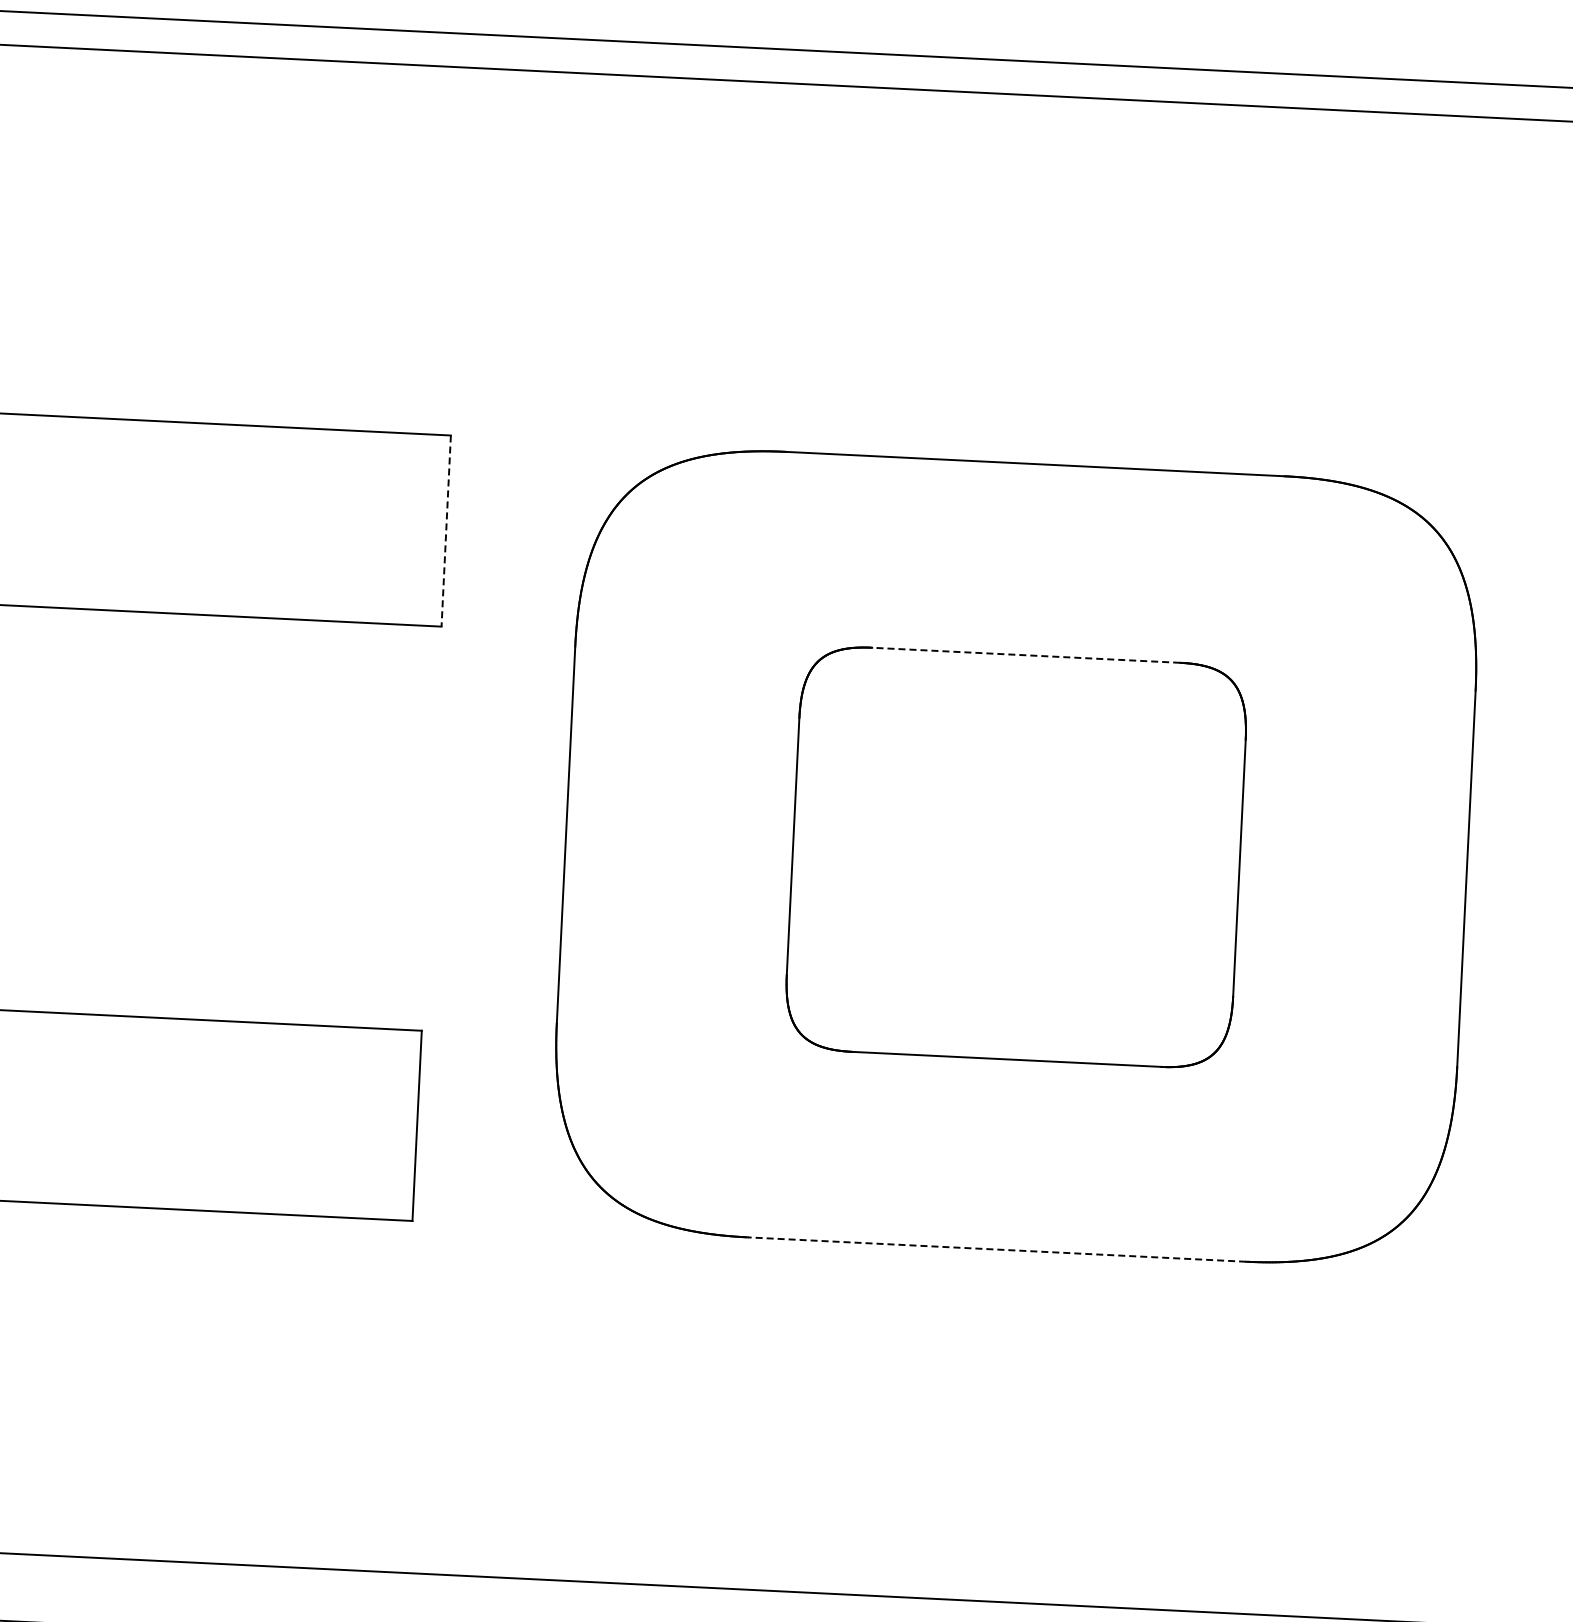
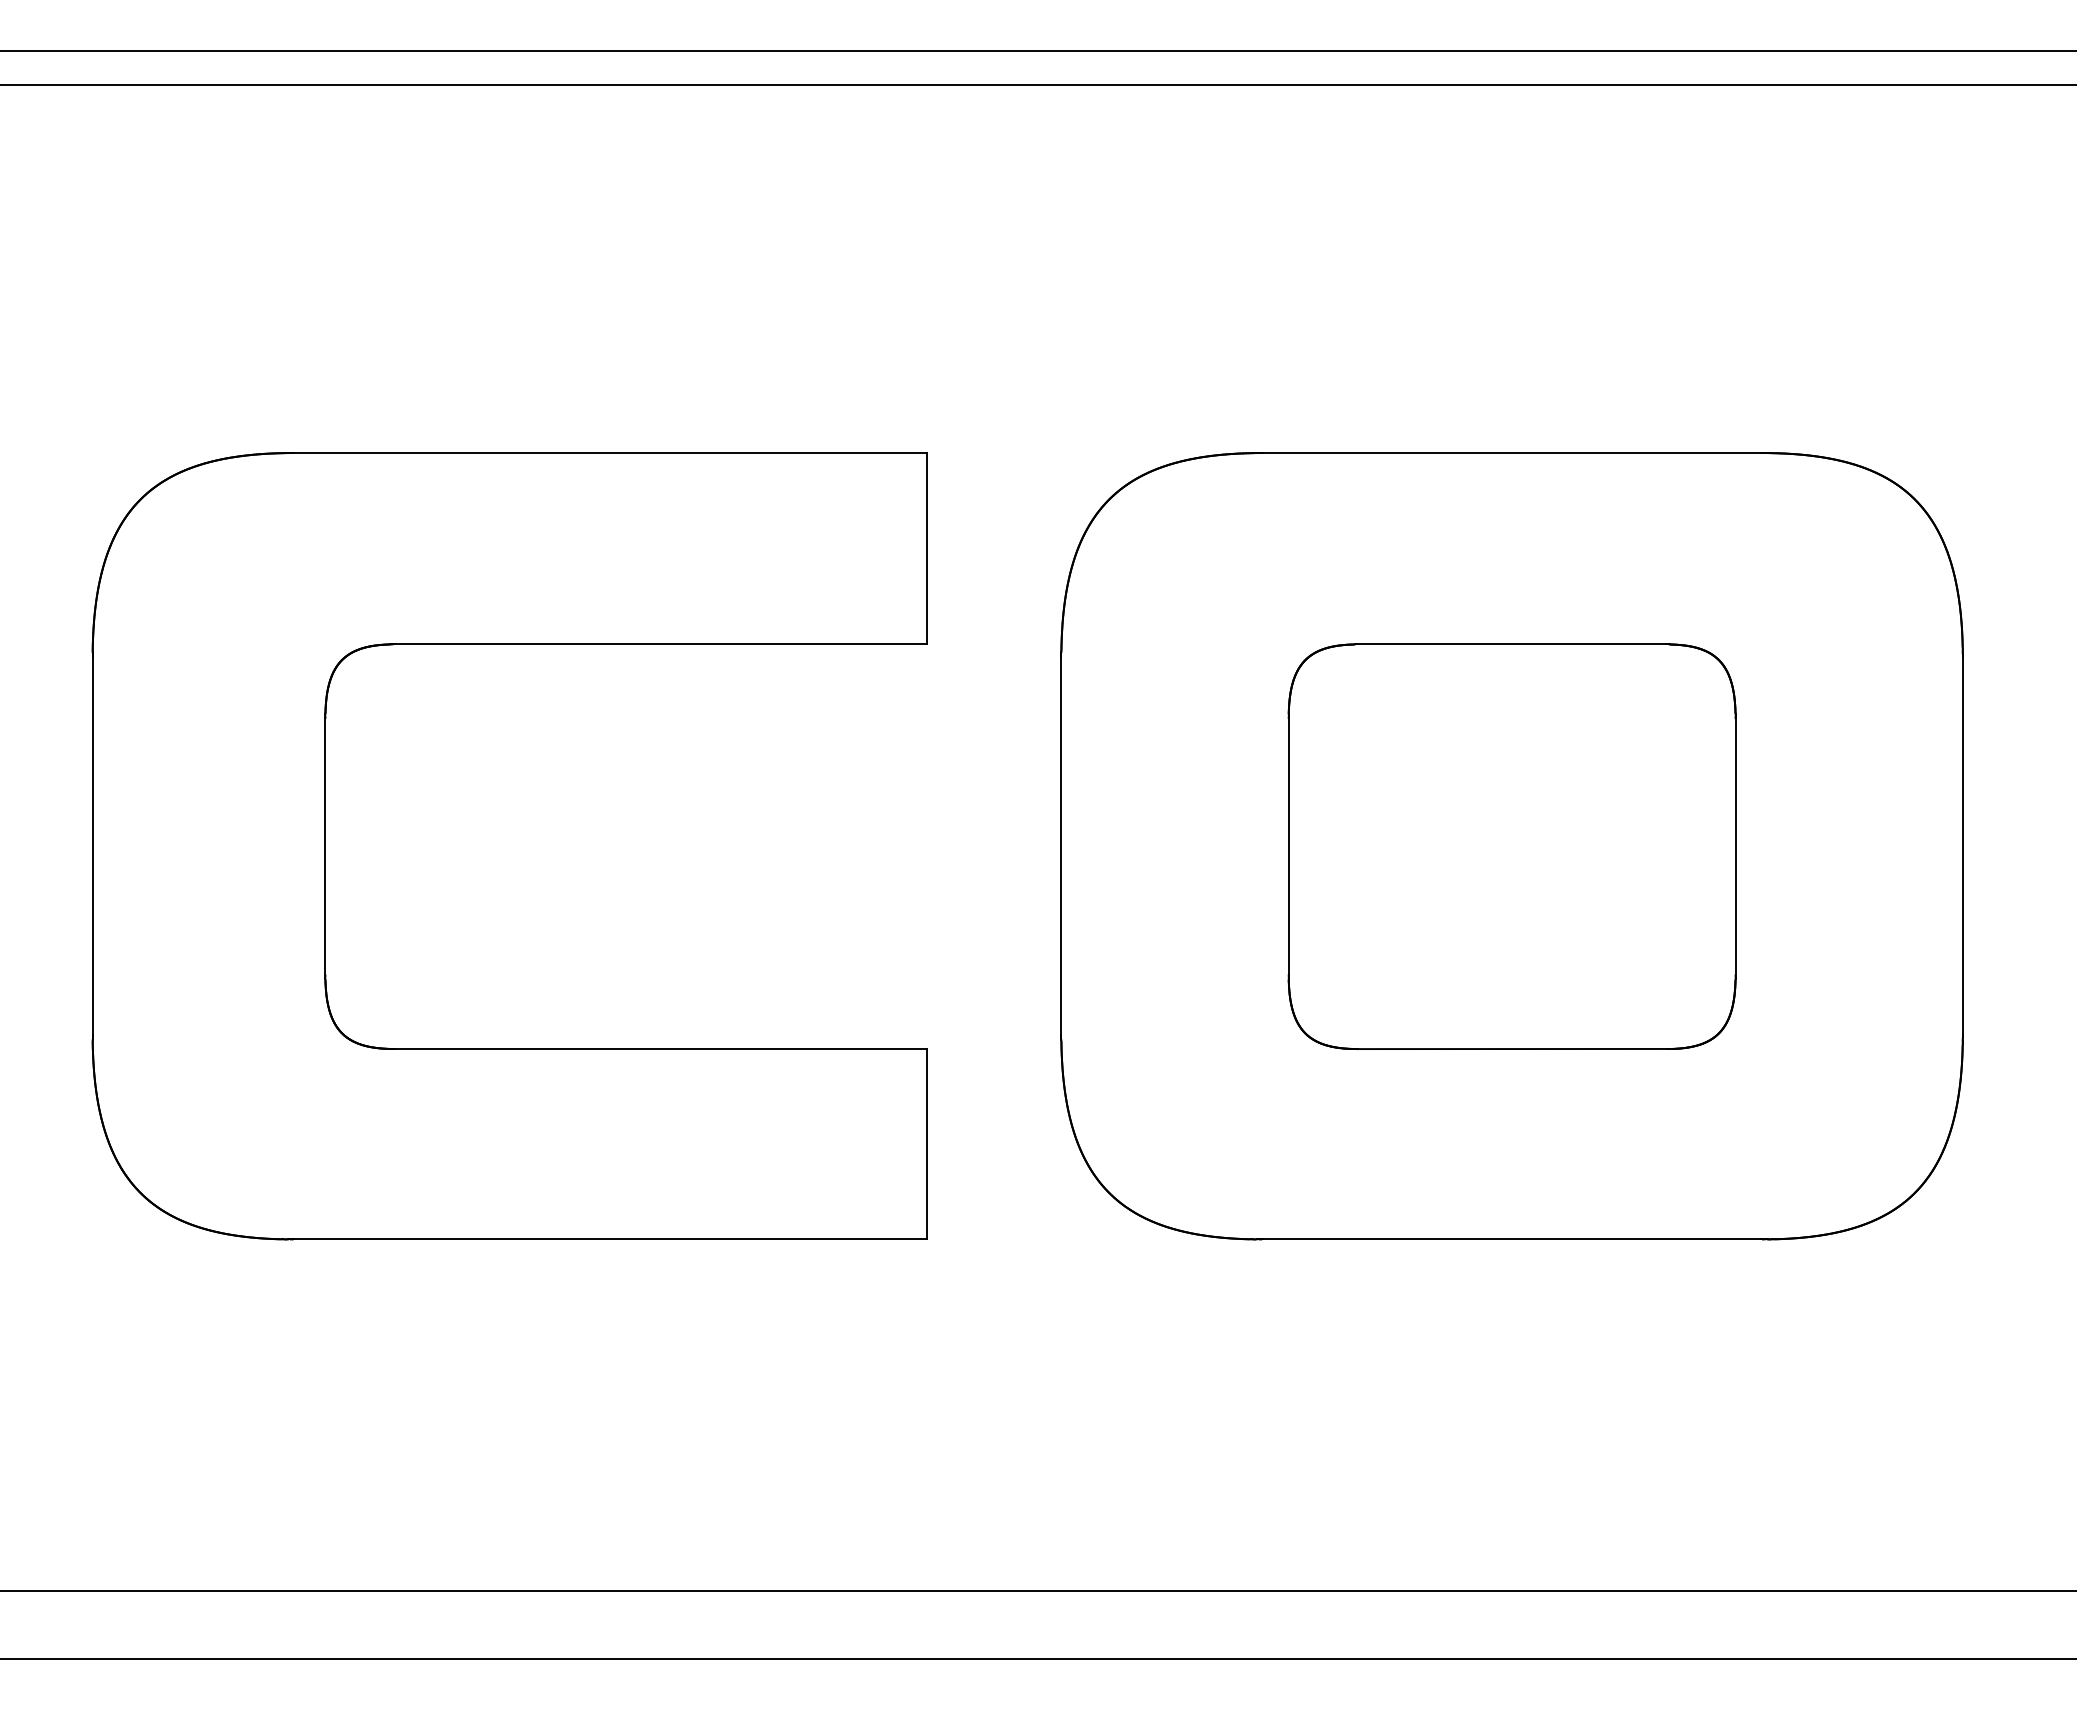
line: (445, 530) -> (926, 548), dashed -> solid
line: (1025, 655) -> (1511, 644), dashed -> solid
line: (996, 1249) -> (1511, 1239), dashed -> solid

